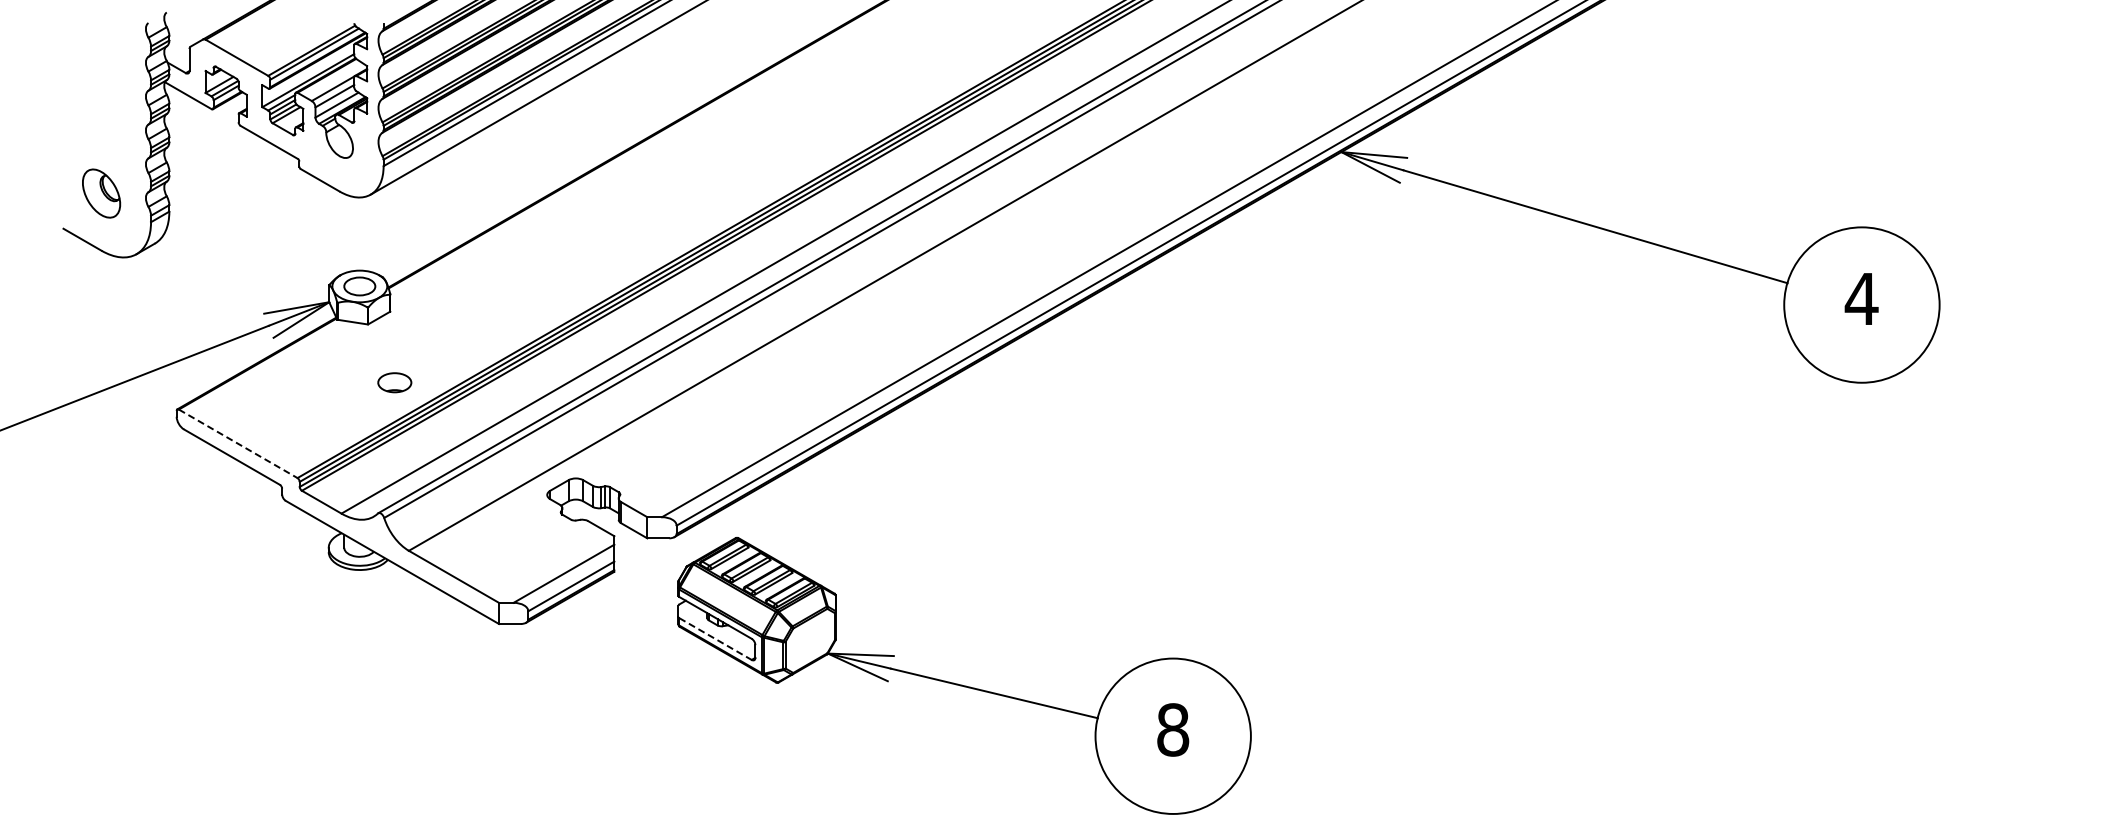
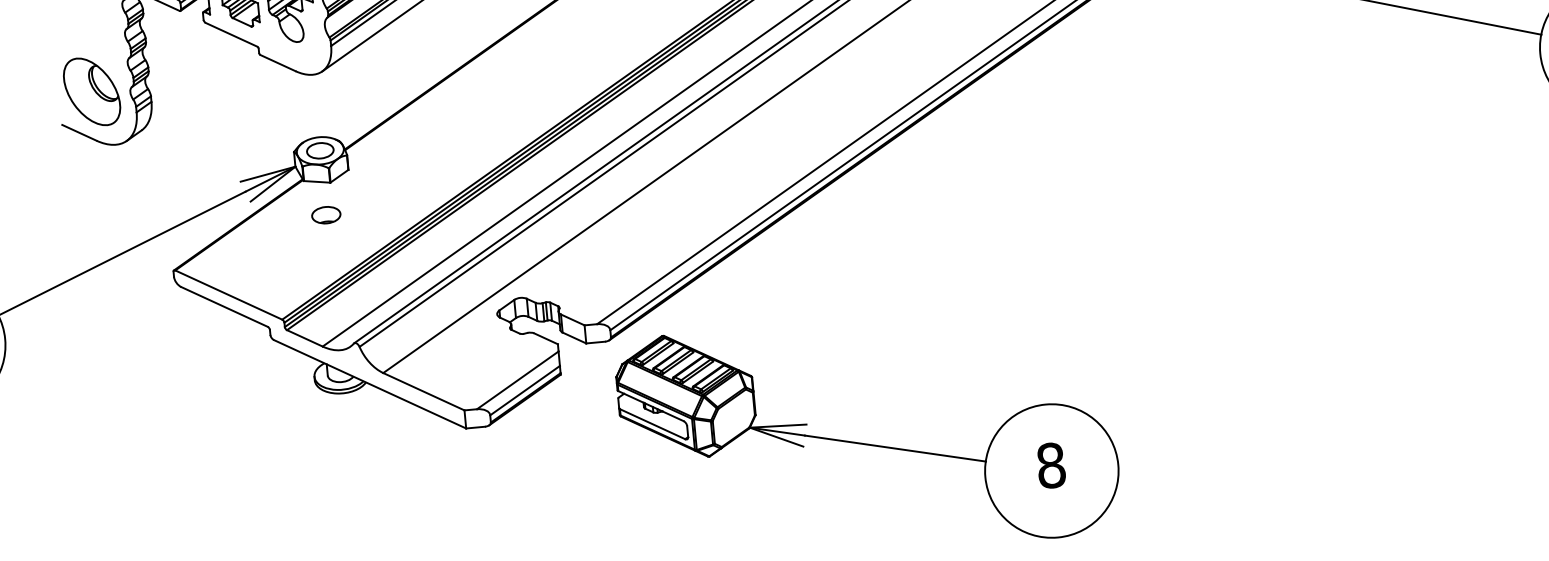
part: (101, 193) -> (91, 91), size x1.67
part: (394, 382) -> (326, 215), moved
line: (238, 443) -> (229, 294), dashed -> solid
line: (715, 639) -> (652, 424), dashed -> solid

